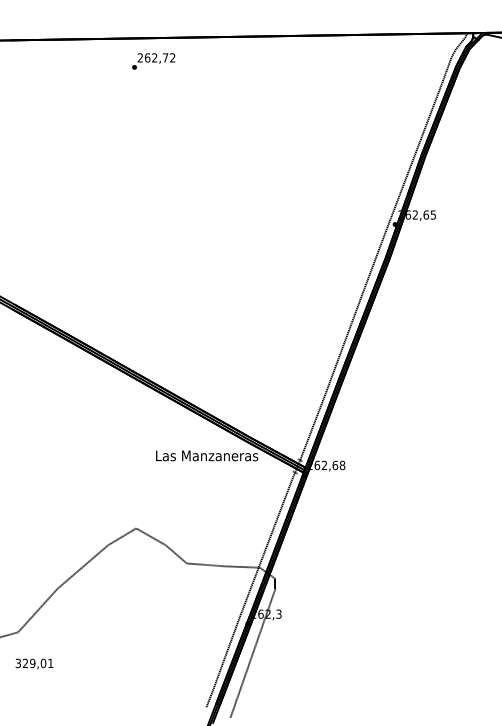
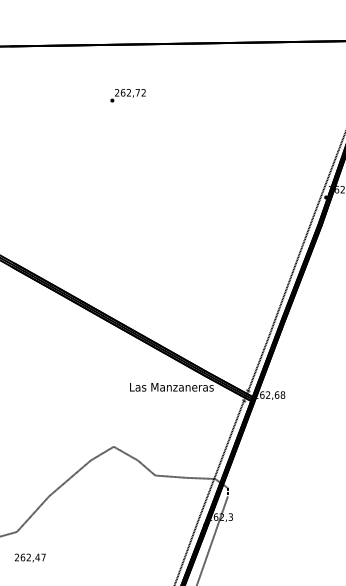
text: (153, 61) -> (127, 95), moved
text: (34, 663) -> (30, 557), 329,01 -> 262,47

